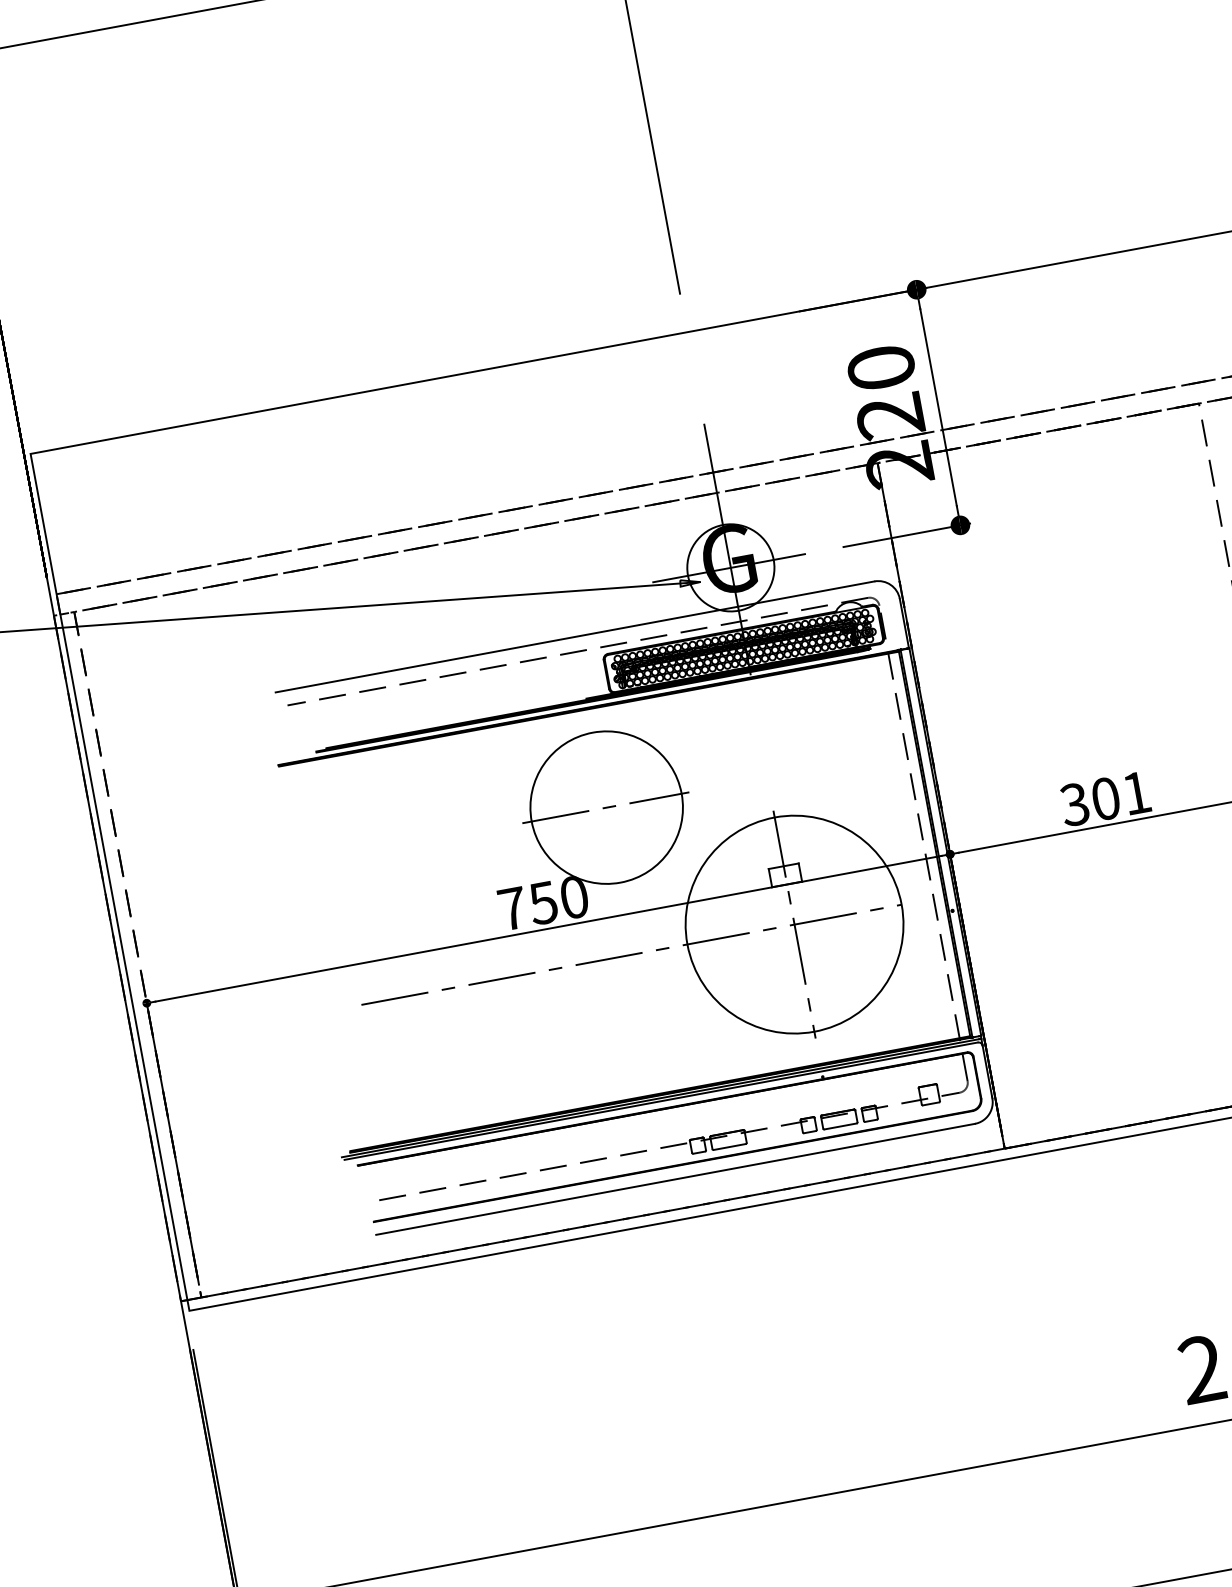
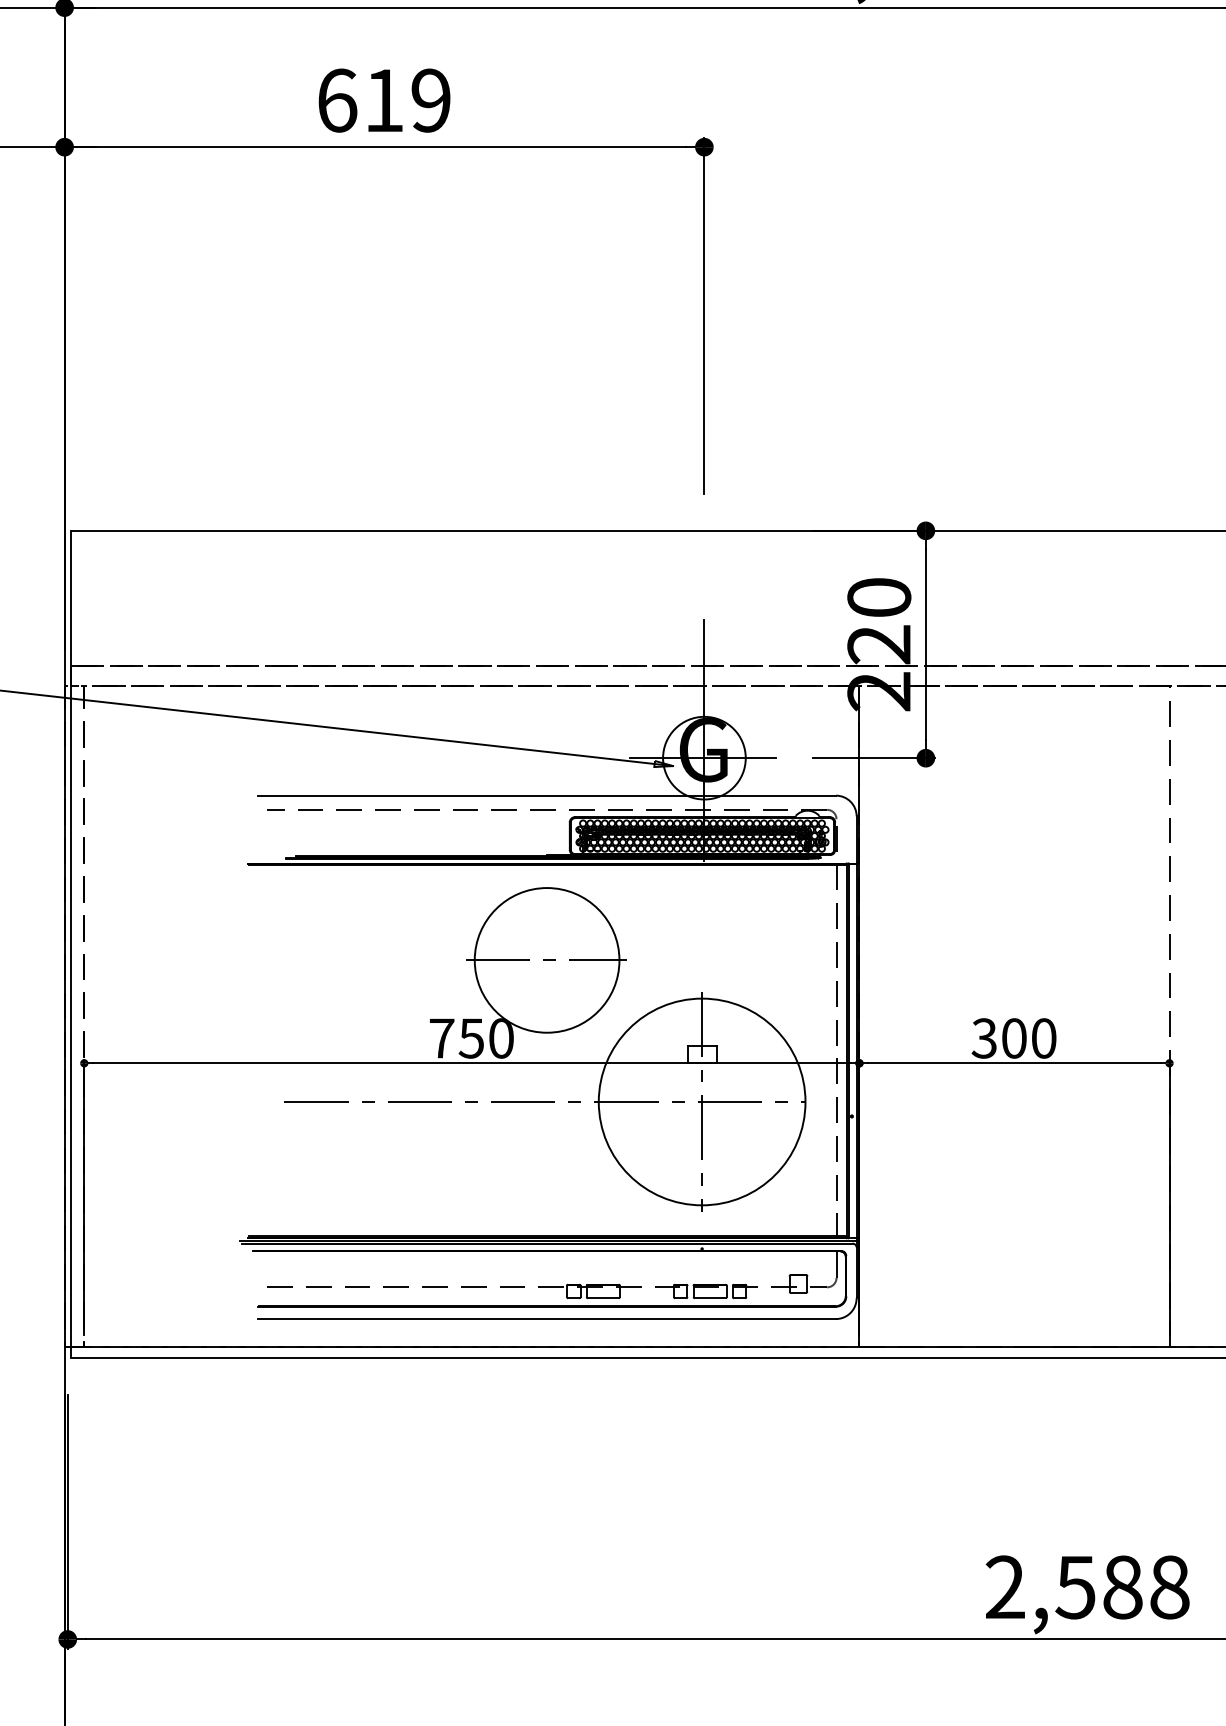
text: (1137, 793) -> (1044, 1038), 301 -> 300

